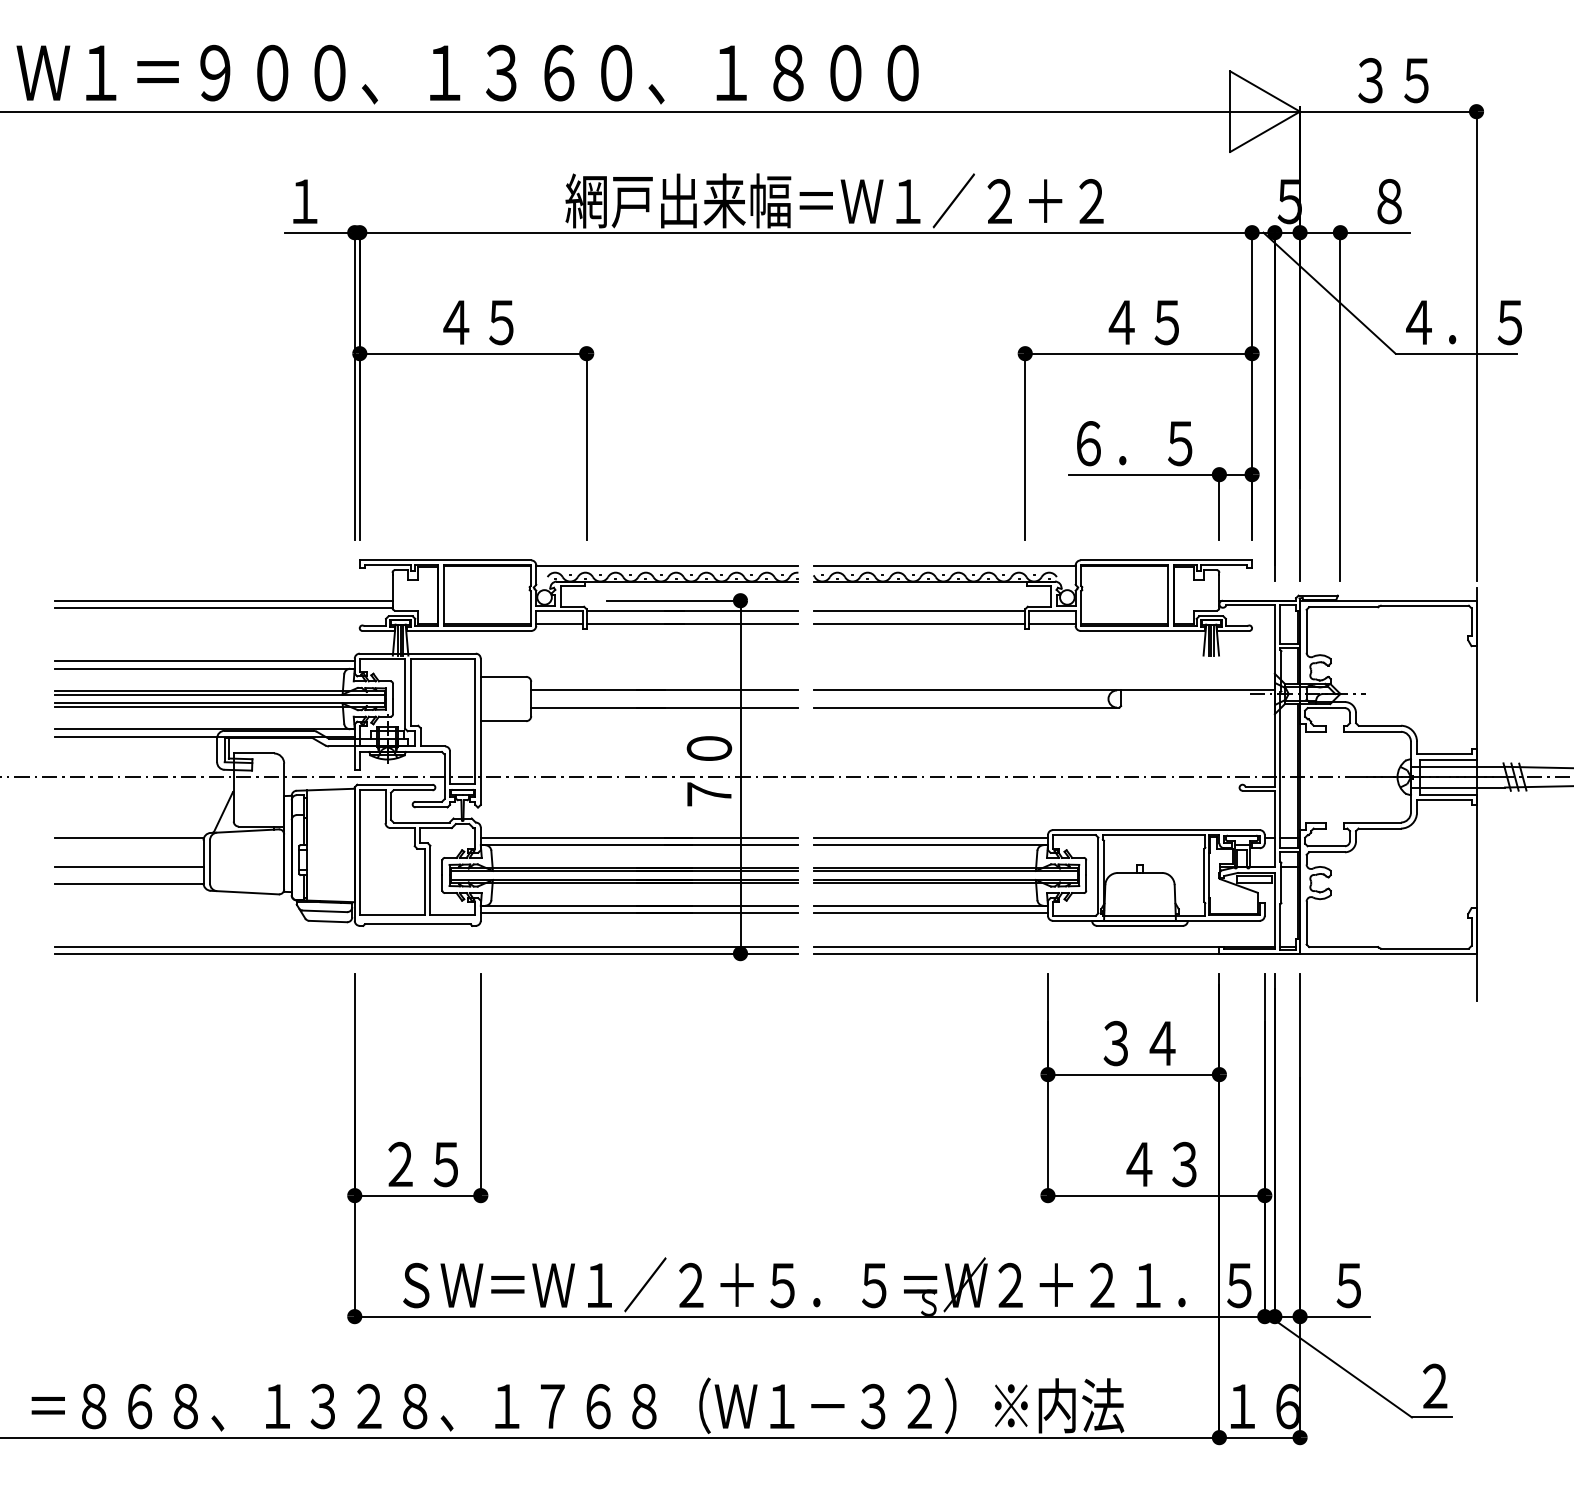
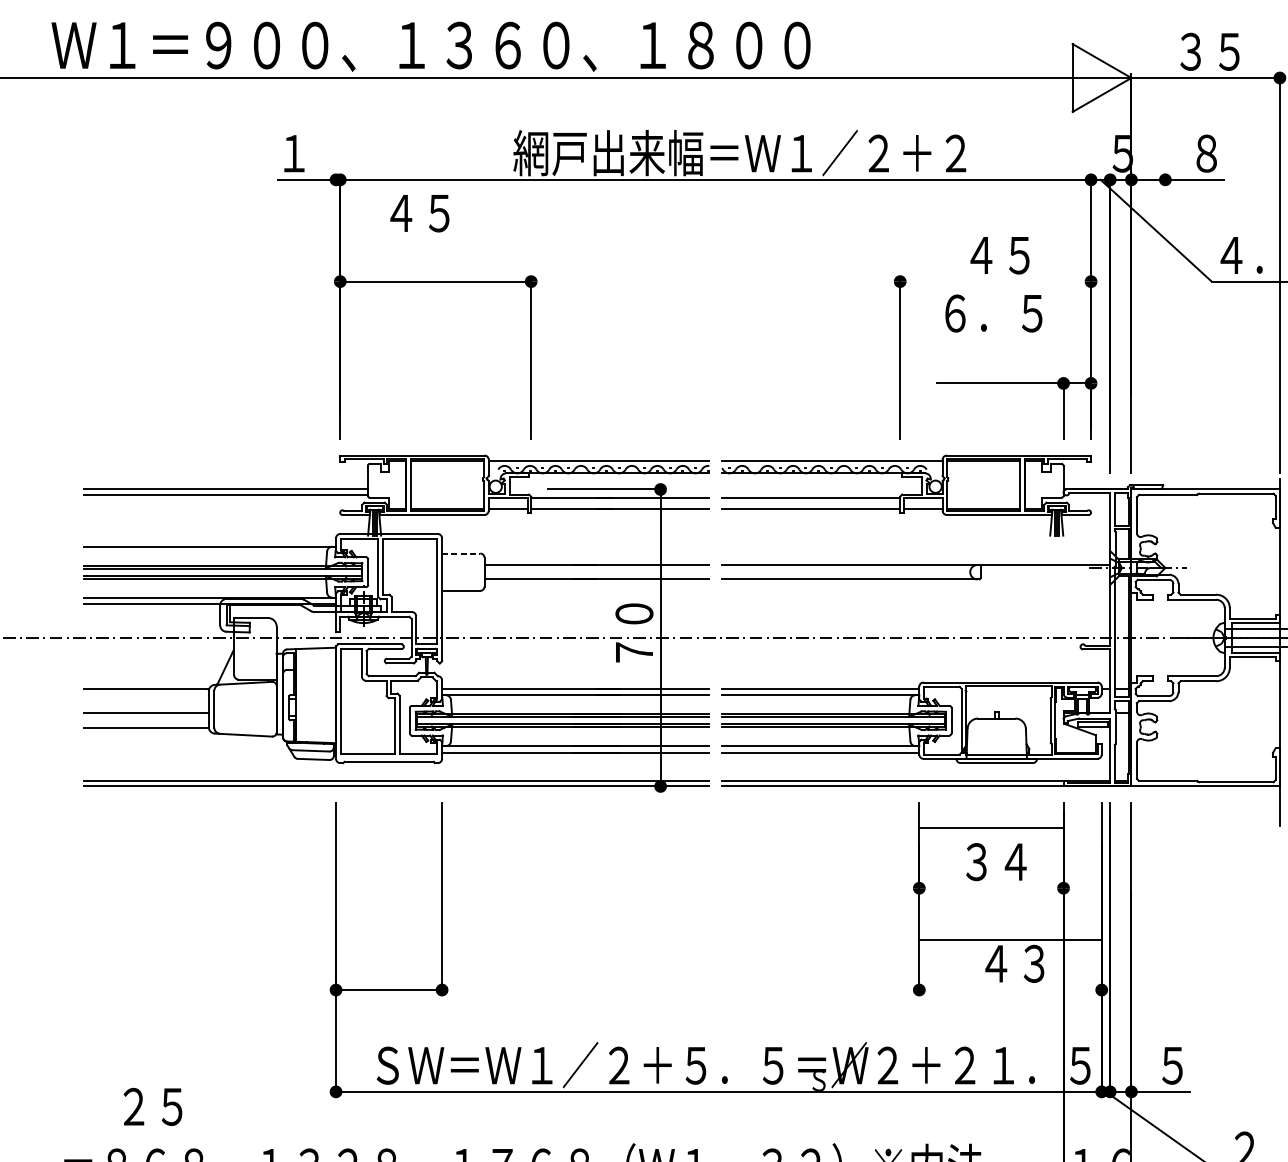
text: (478, 322) -> (419, 213), moved
line: (1138, 353) -> (995, 281), removed
line: (354, 383) -> (335, 306), removed
line: (1340, 403) -> (1165, 323), removed
text: (1134, 443) -> (993, 313), moved
line: (204, 661) -> (209, 540), removed
line: (503, 676) -> (461, 553), solid -> dashed
line: (1133, 1074) -> (991, 827), moved
text: (422, 1164) -> (152, 1106), moved
line: (1155, 1195) -> (1009, 940), moved

